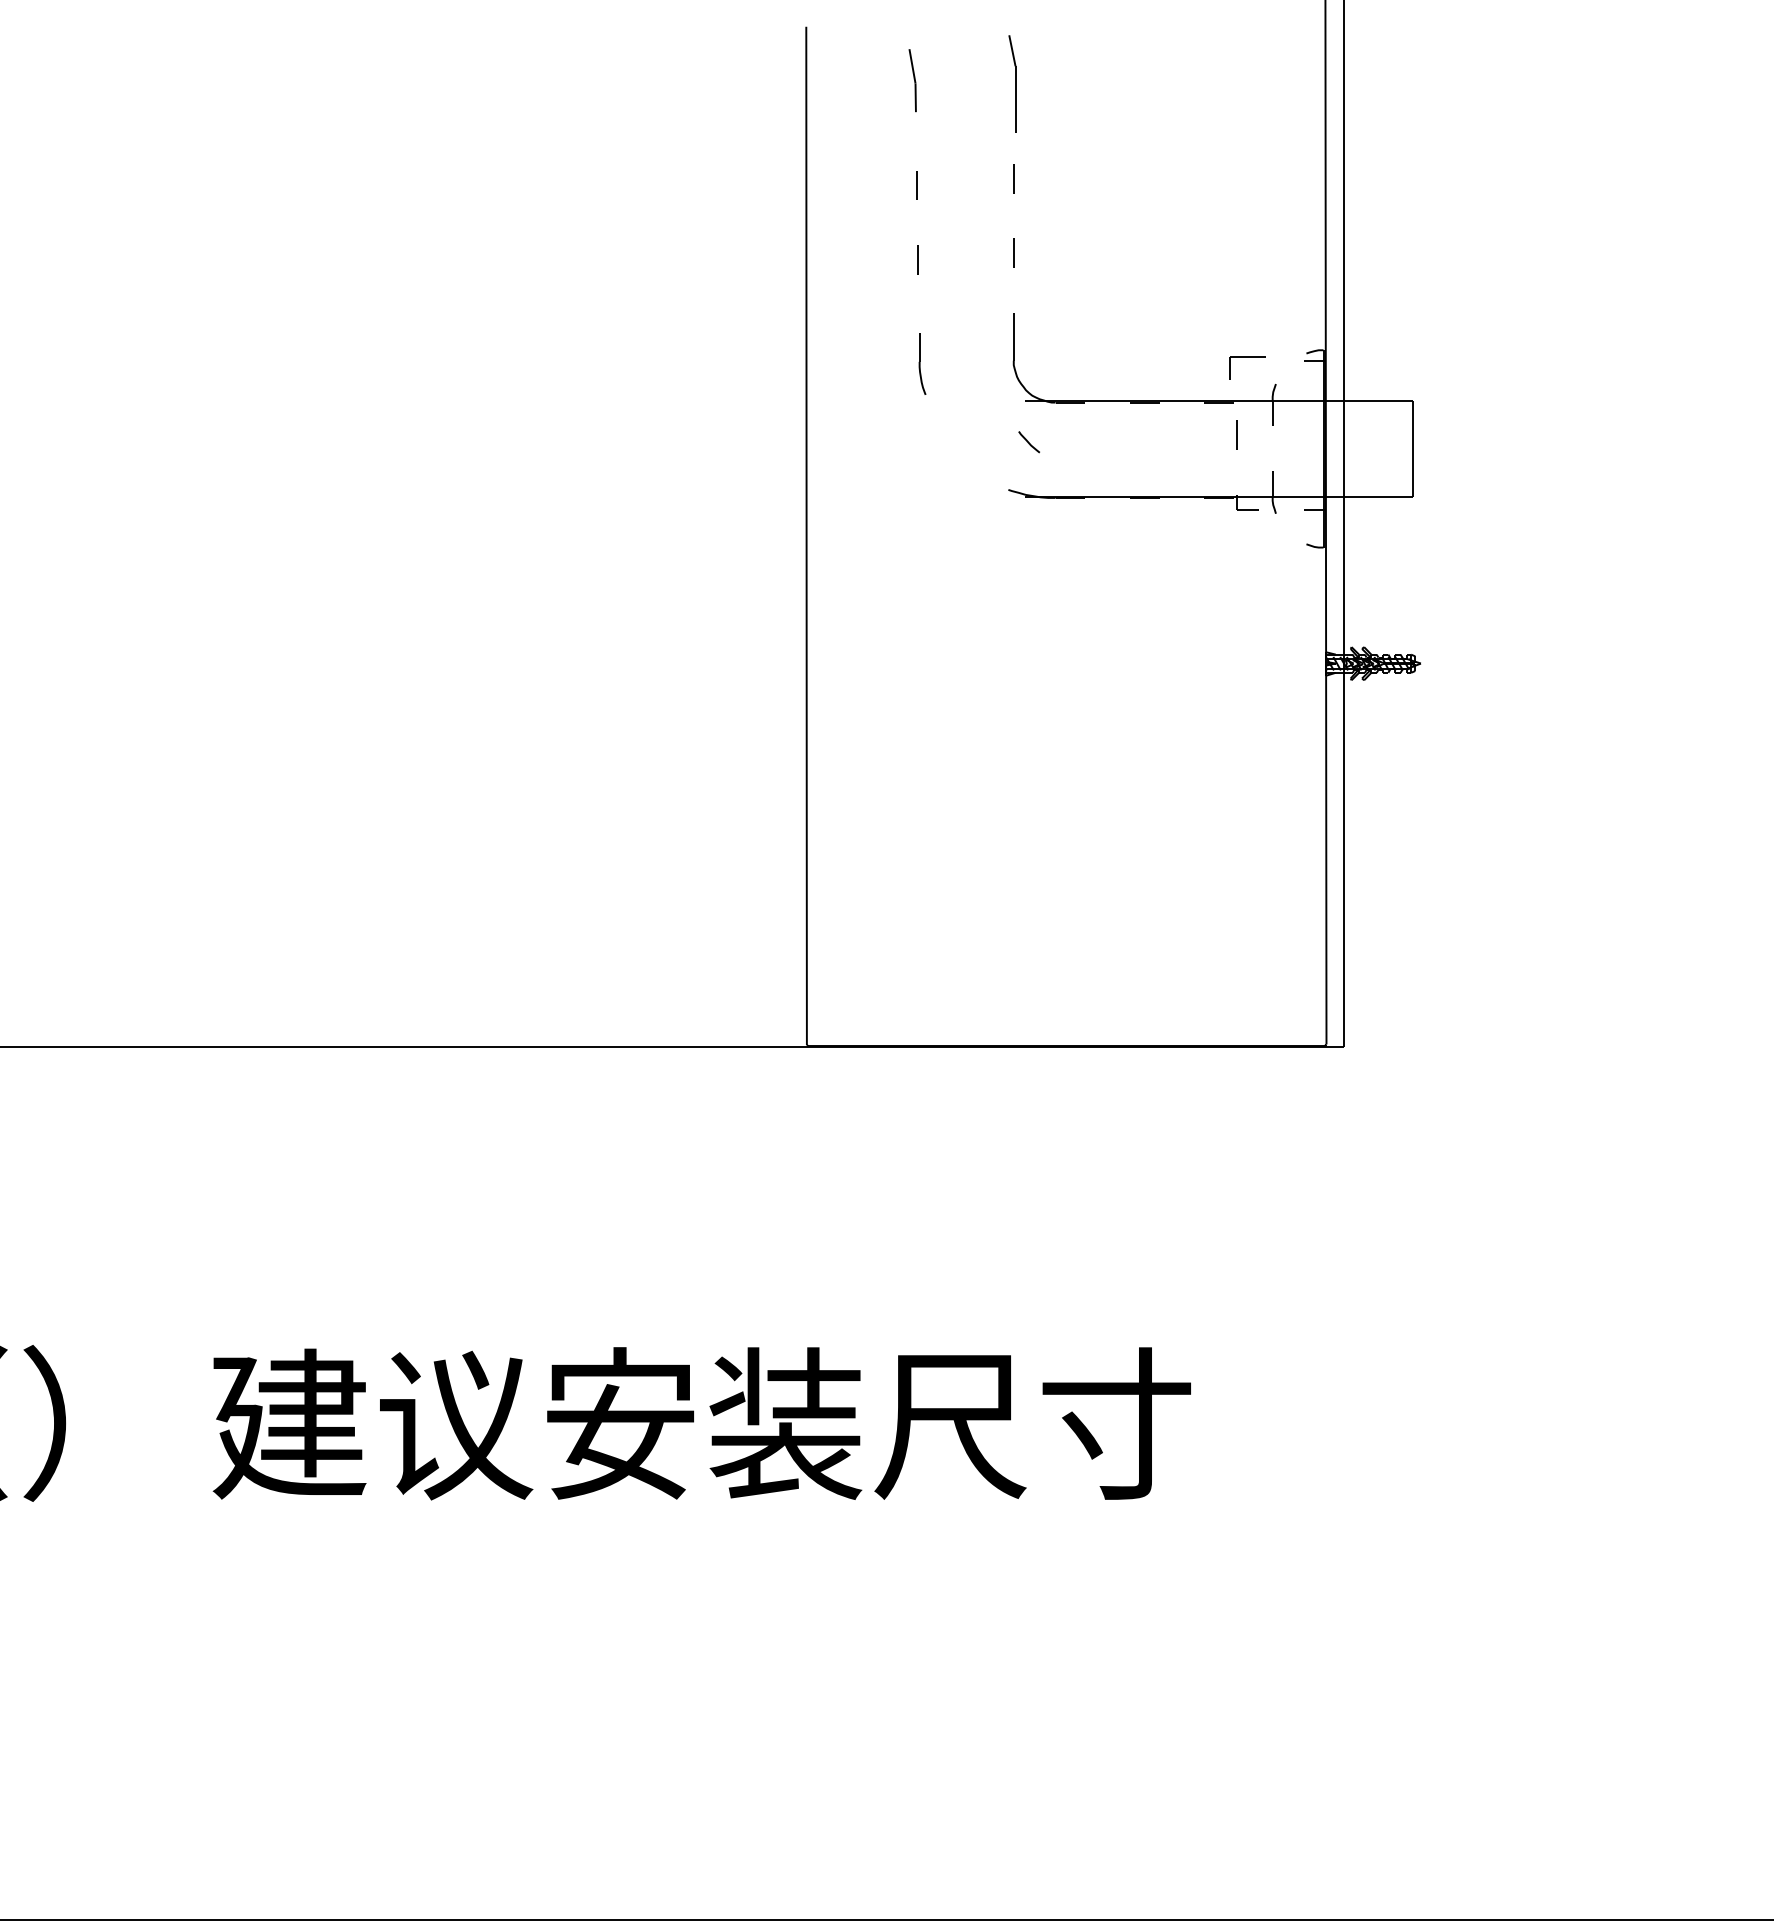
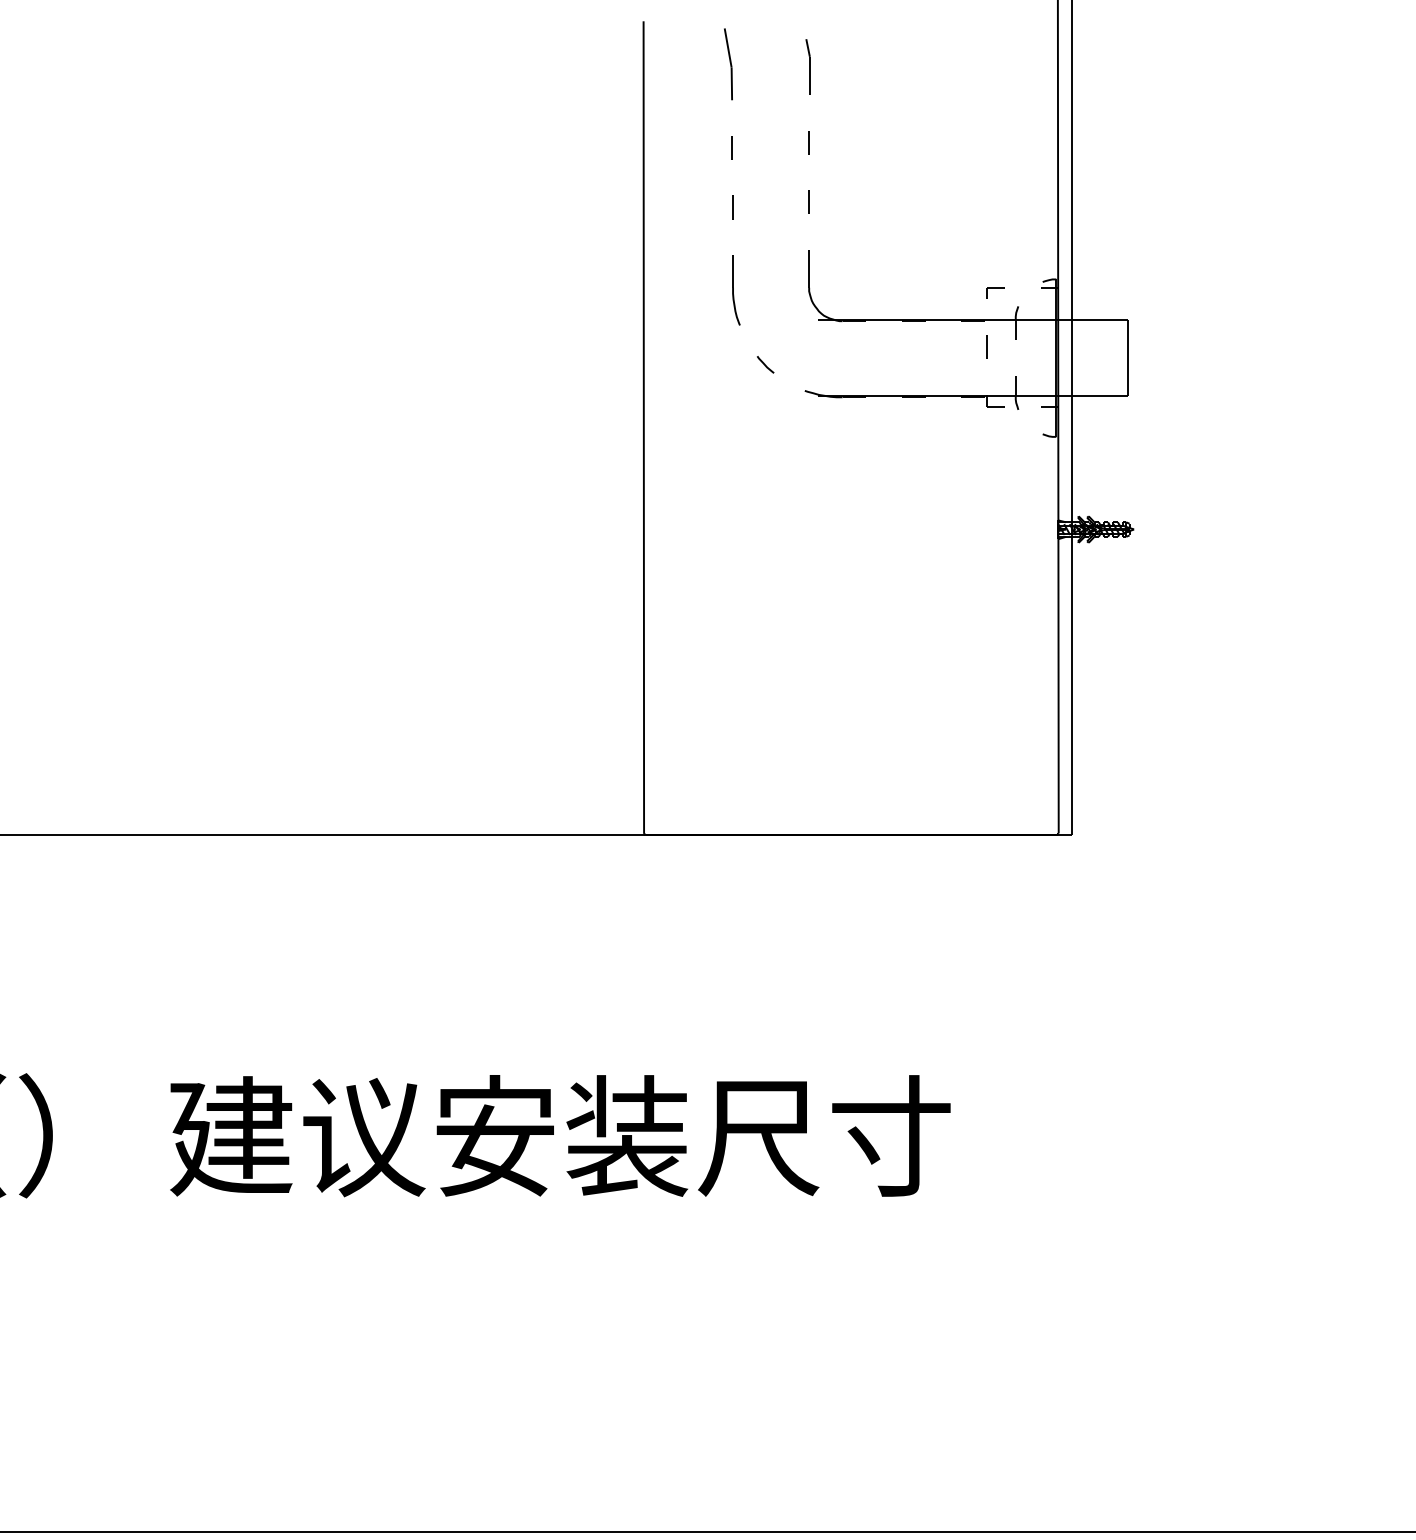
part: (912, 80) -> (728, 64), size x1.43
part: (1012, 83) -> (808, 66), size x0.71
part: (922, 364) -> (736, 290), size x1.43
part: (1247, 367) -> (995, 293), size x0.62
line: (1028, 442) -> (765, 365), moved

